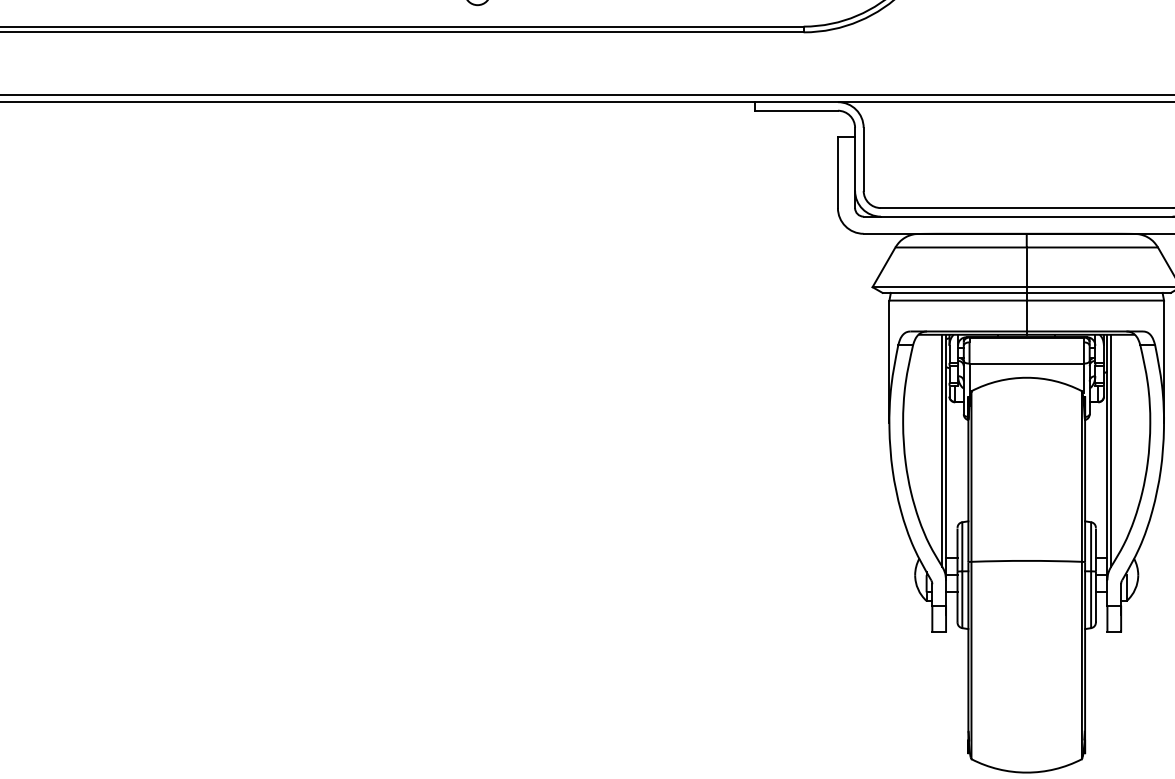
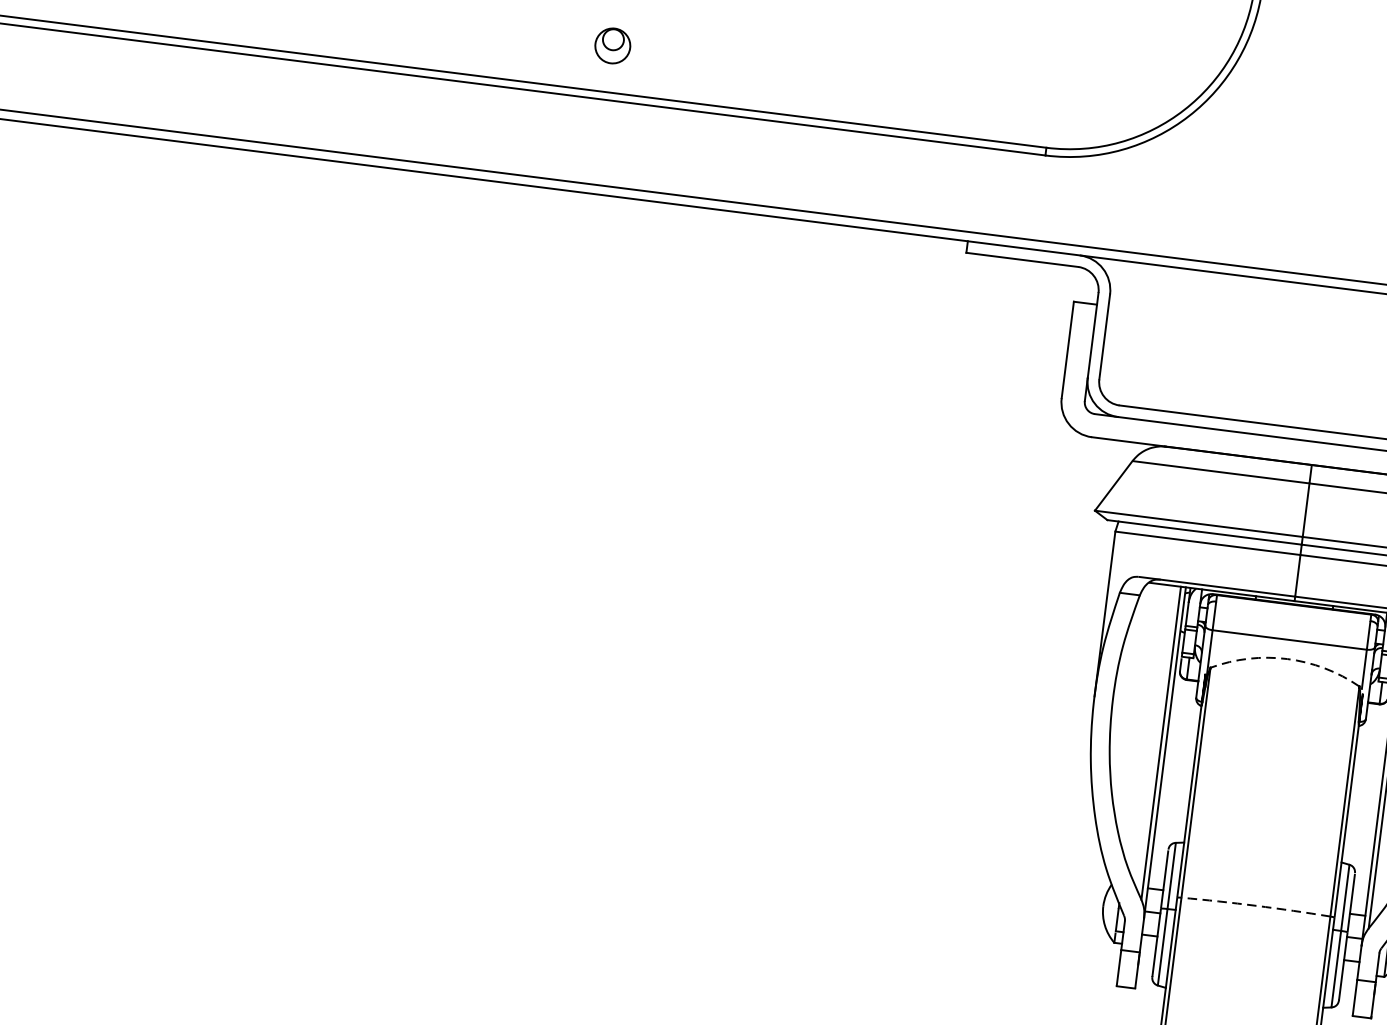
arc: (1026, 377) -> (1287, 658), solid -> dashed
arc: (1026, 560) -> (1255, 905), solid -> dashed

